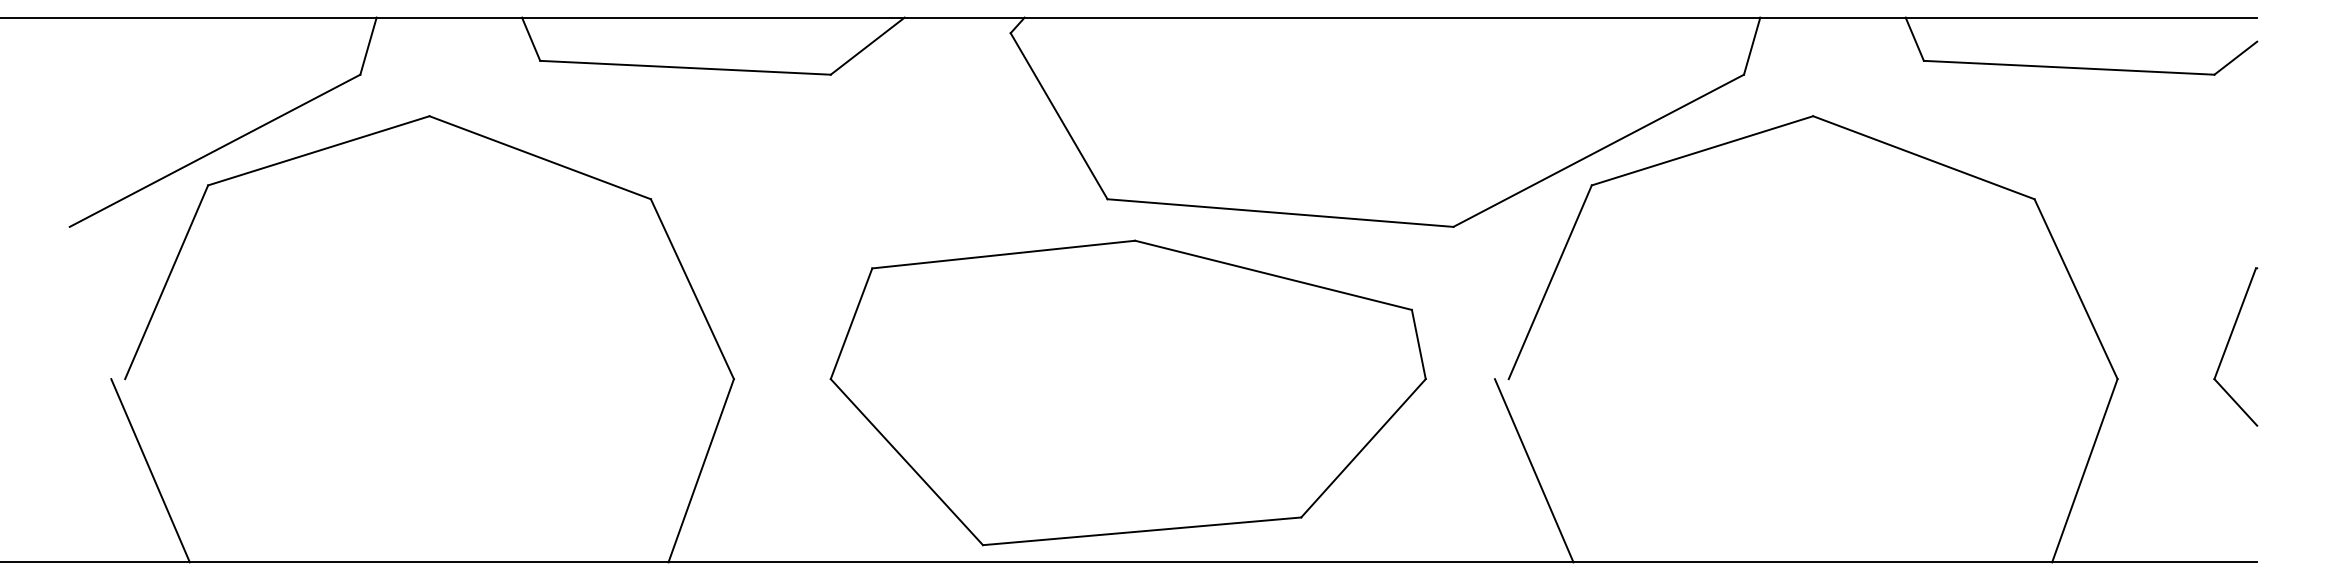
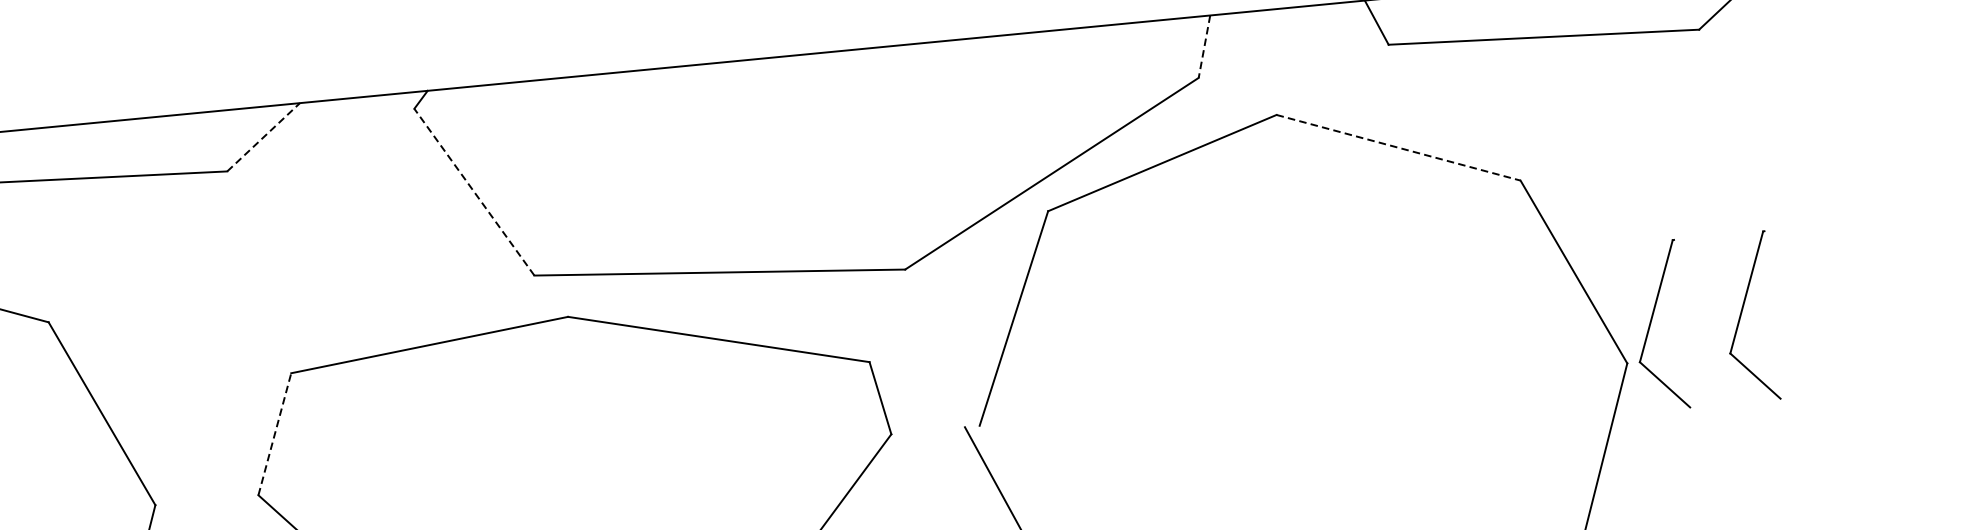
line: (867, 46) -> (263, 137), solid -> dashed
line: (1752, 46) -> (1204, 47), solid -> dashed
line: (1058, 115) -> (473, 191), solid -> dashed
line: (1924, 157) -> (1399, 147), solid -> dashed
line: (851, 323) -> (274, 433), solid -> dashed
part: (2144, 342) -> (1652, 321), added

